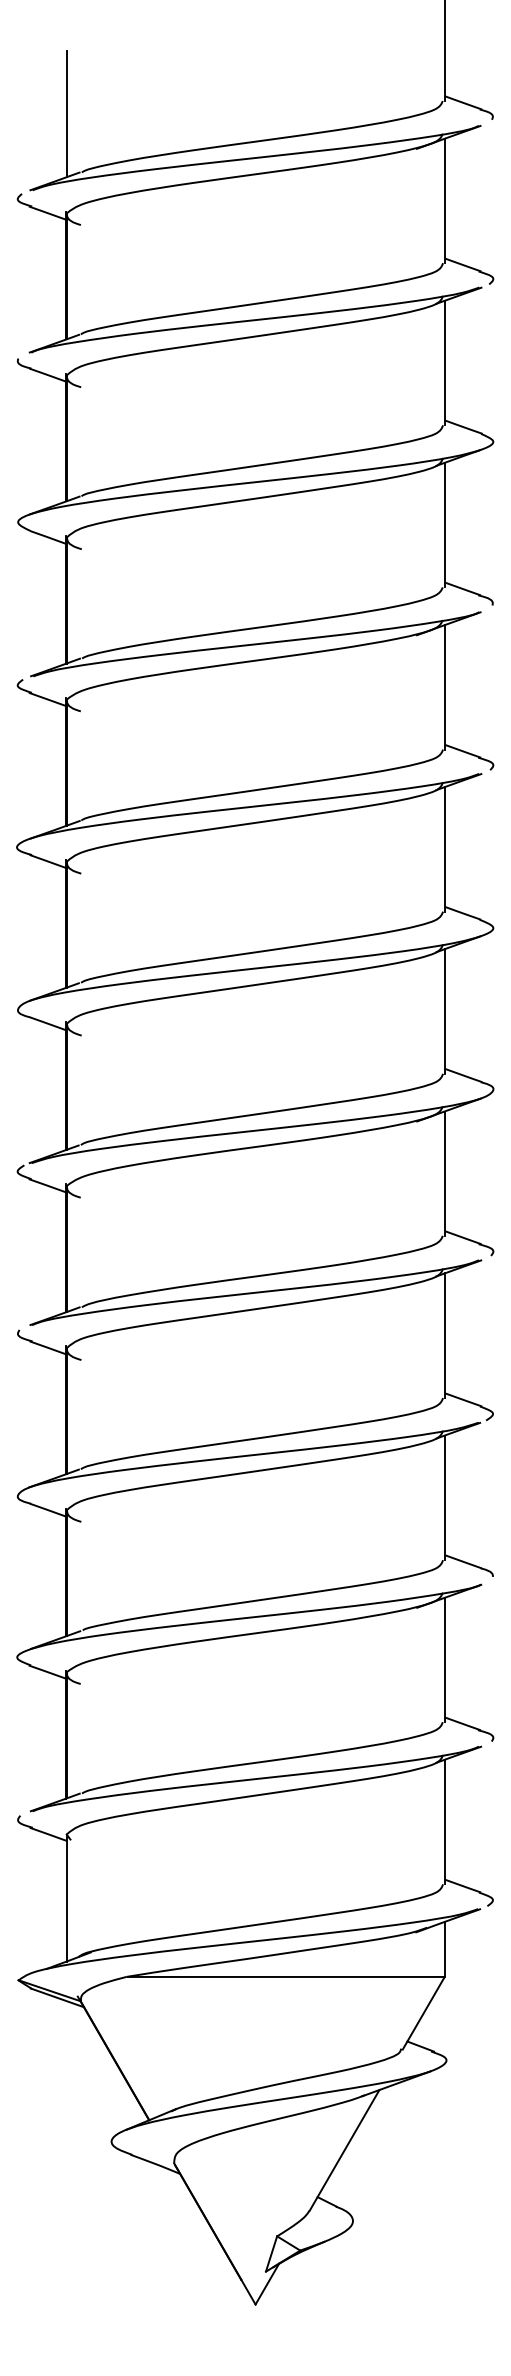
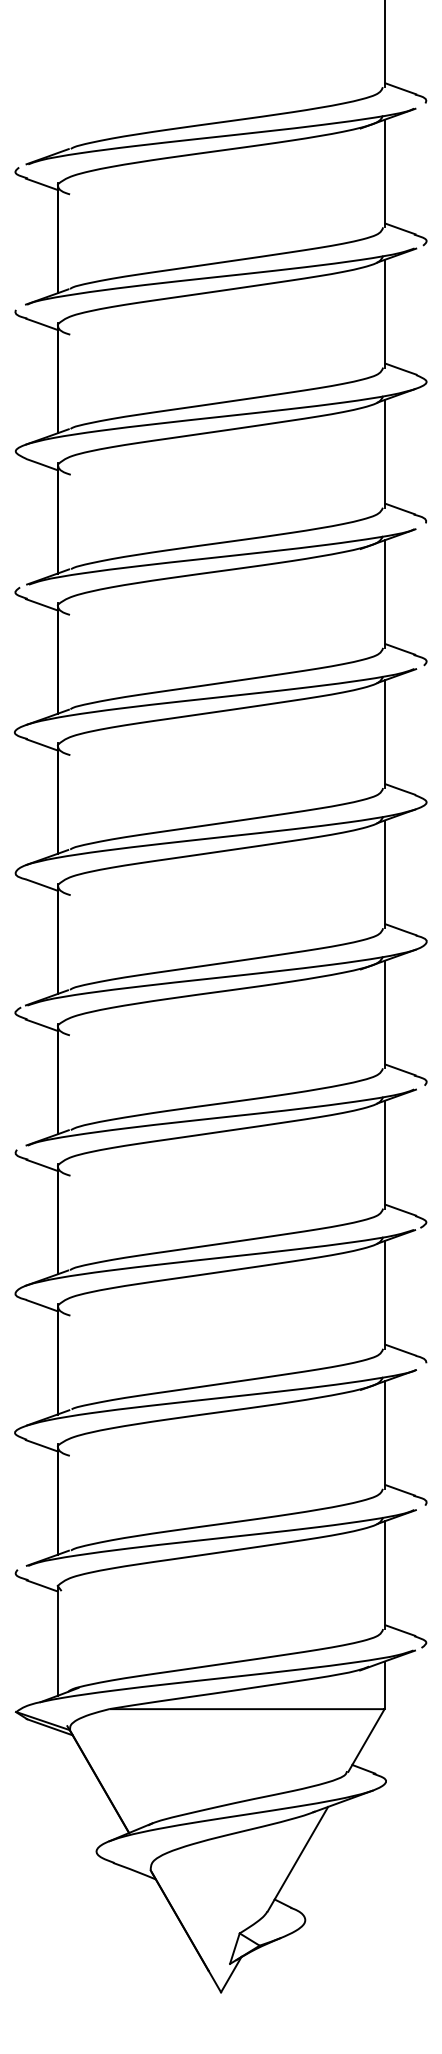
line: (66, 114) -> (57, 98), removed

